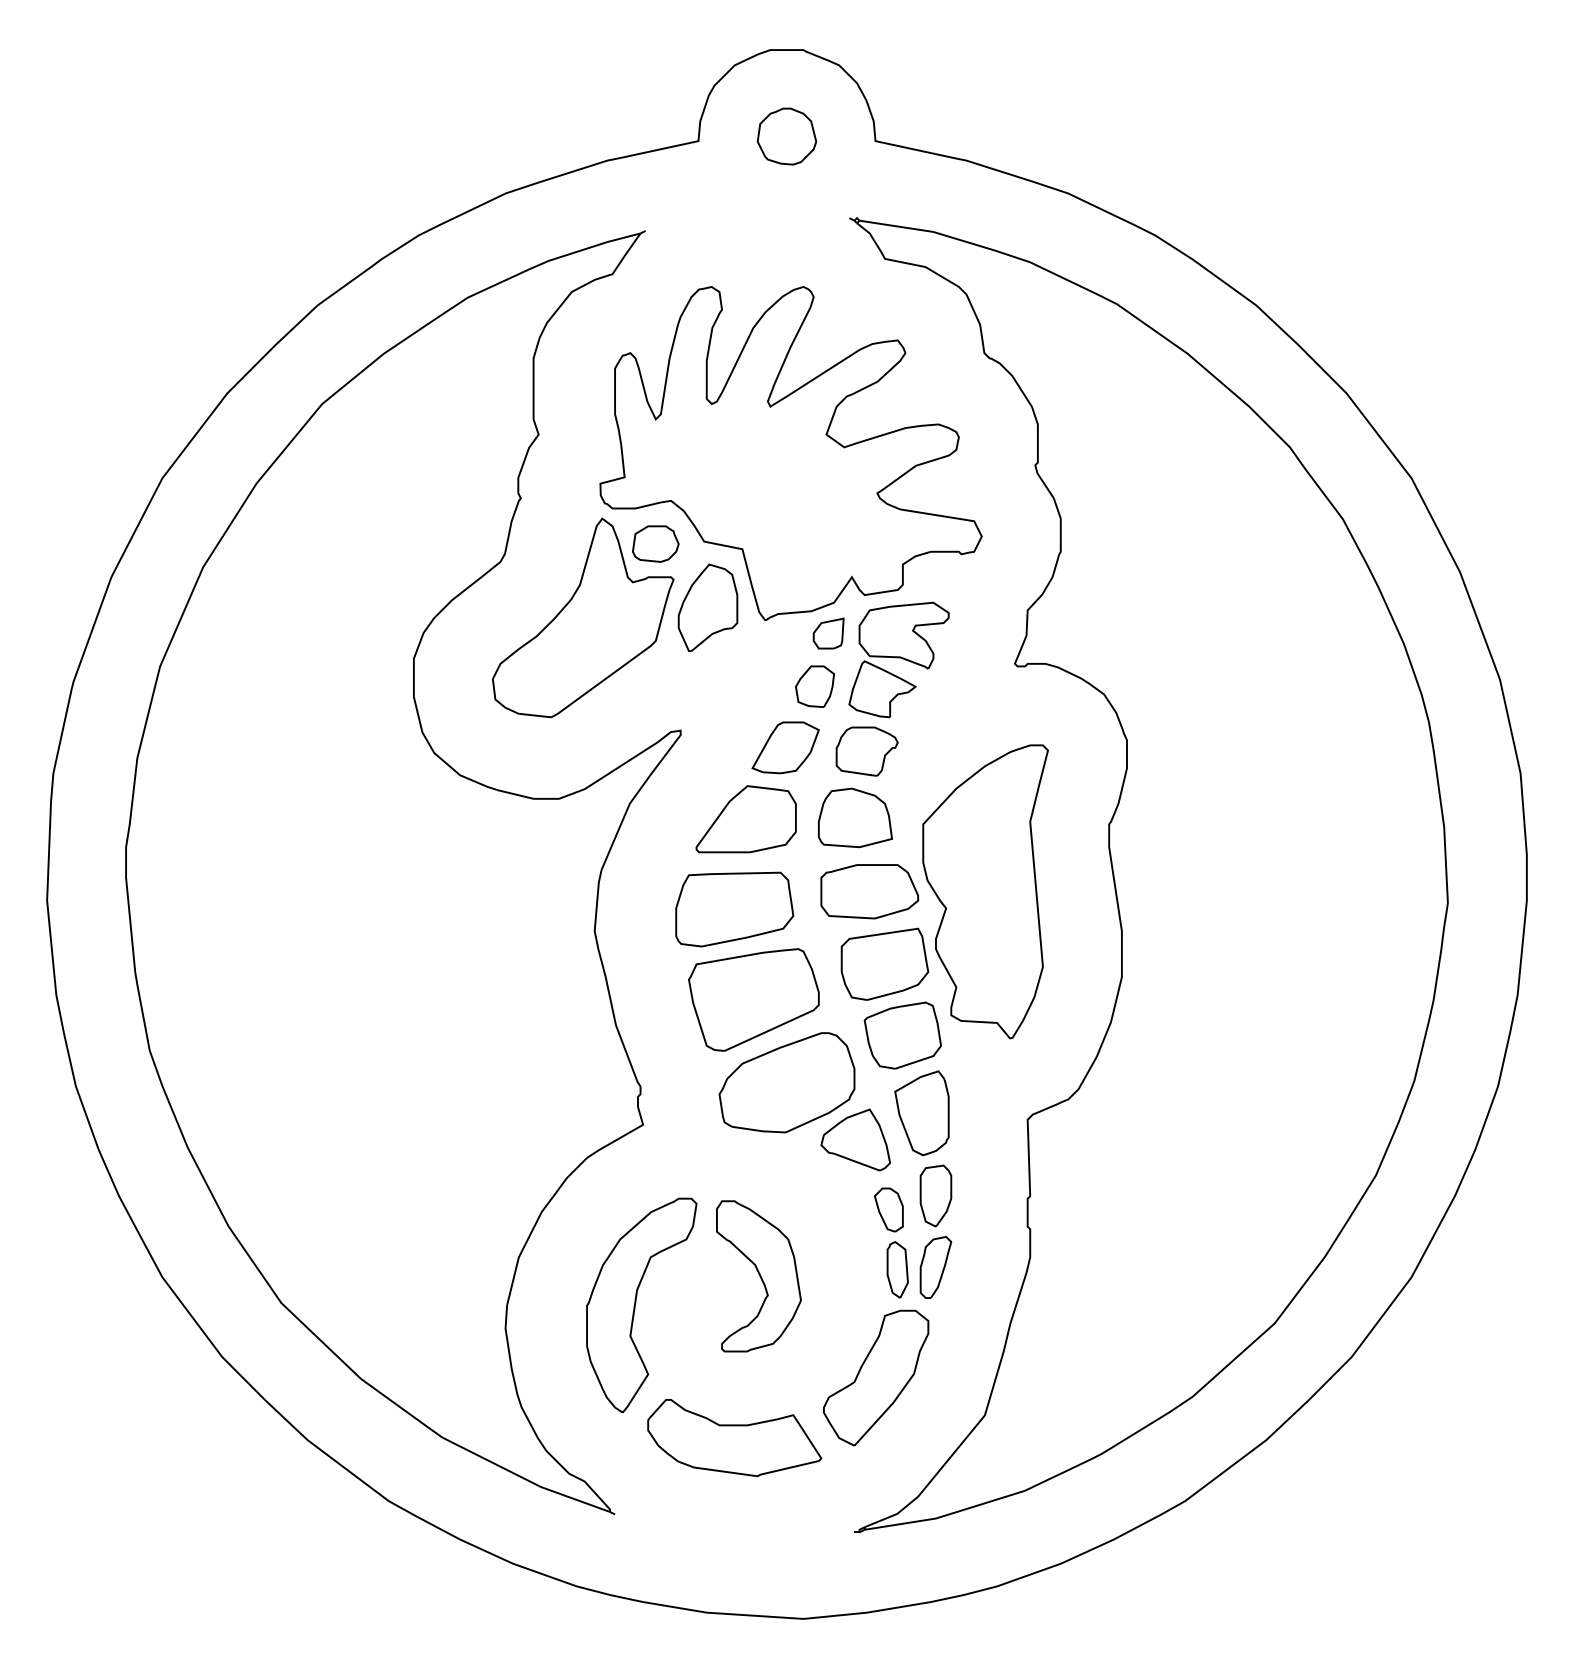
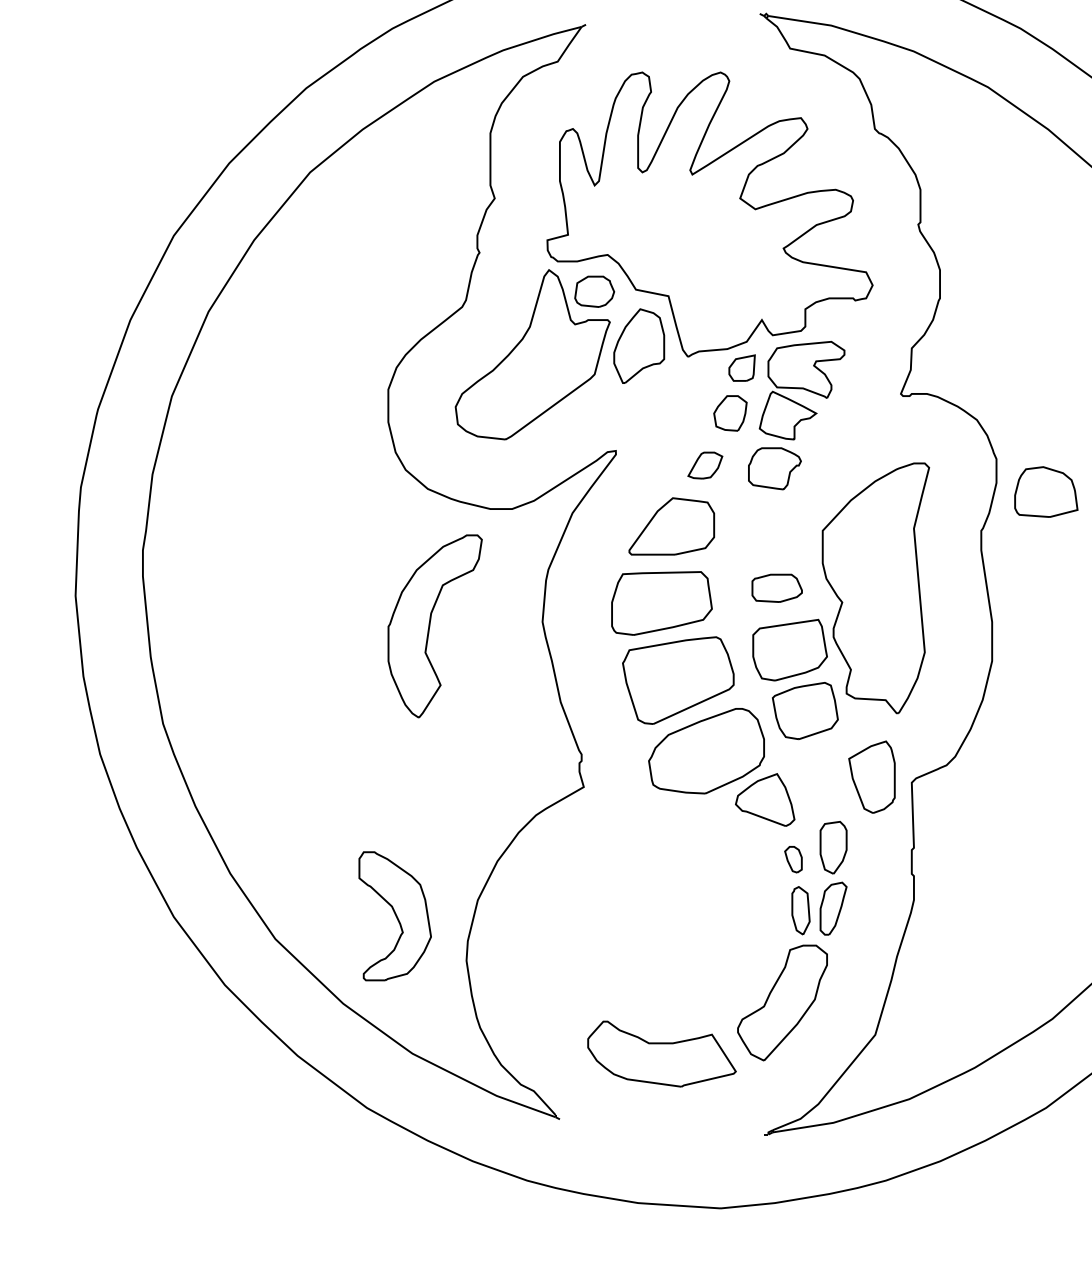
part: (785, 747) -> (705, 465), size x0.6
part: (855, 817) -> (1046, 491), moved
part: (869, 891) -> (776, 588), size x0.6
part: (921, 1112) -> (871, 776), moved
part: (888, 1209) -> (793, 859), size x0.7
part: (758, 1276) -> (394, 916), moved
part: (641, 1305) -> (434, 626), moved

